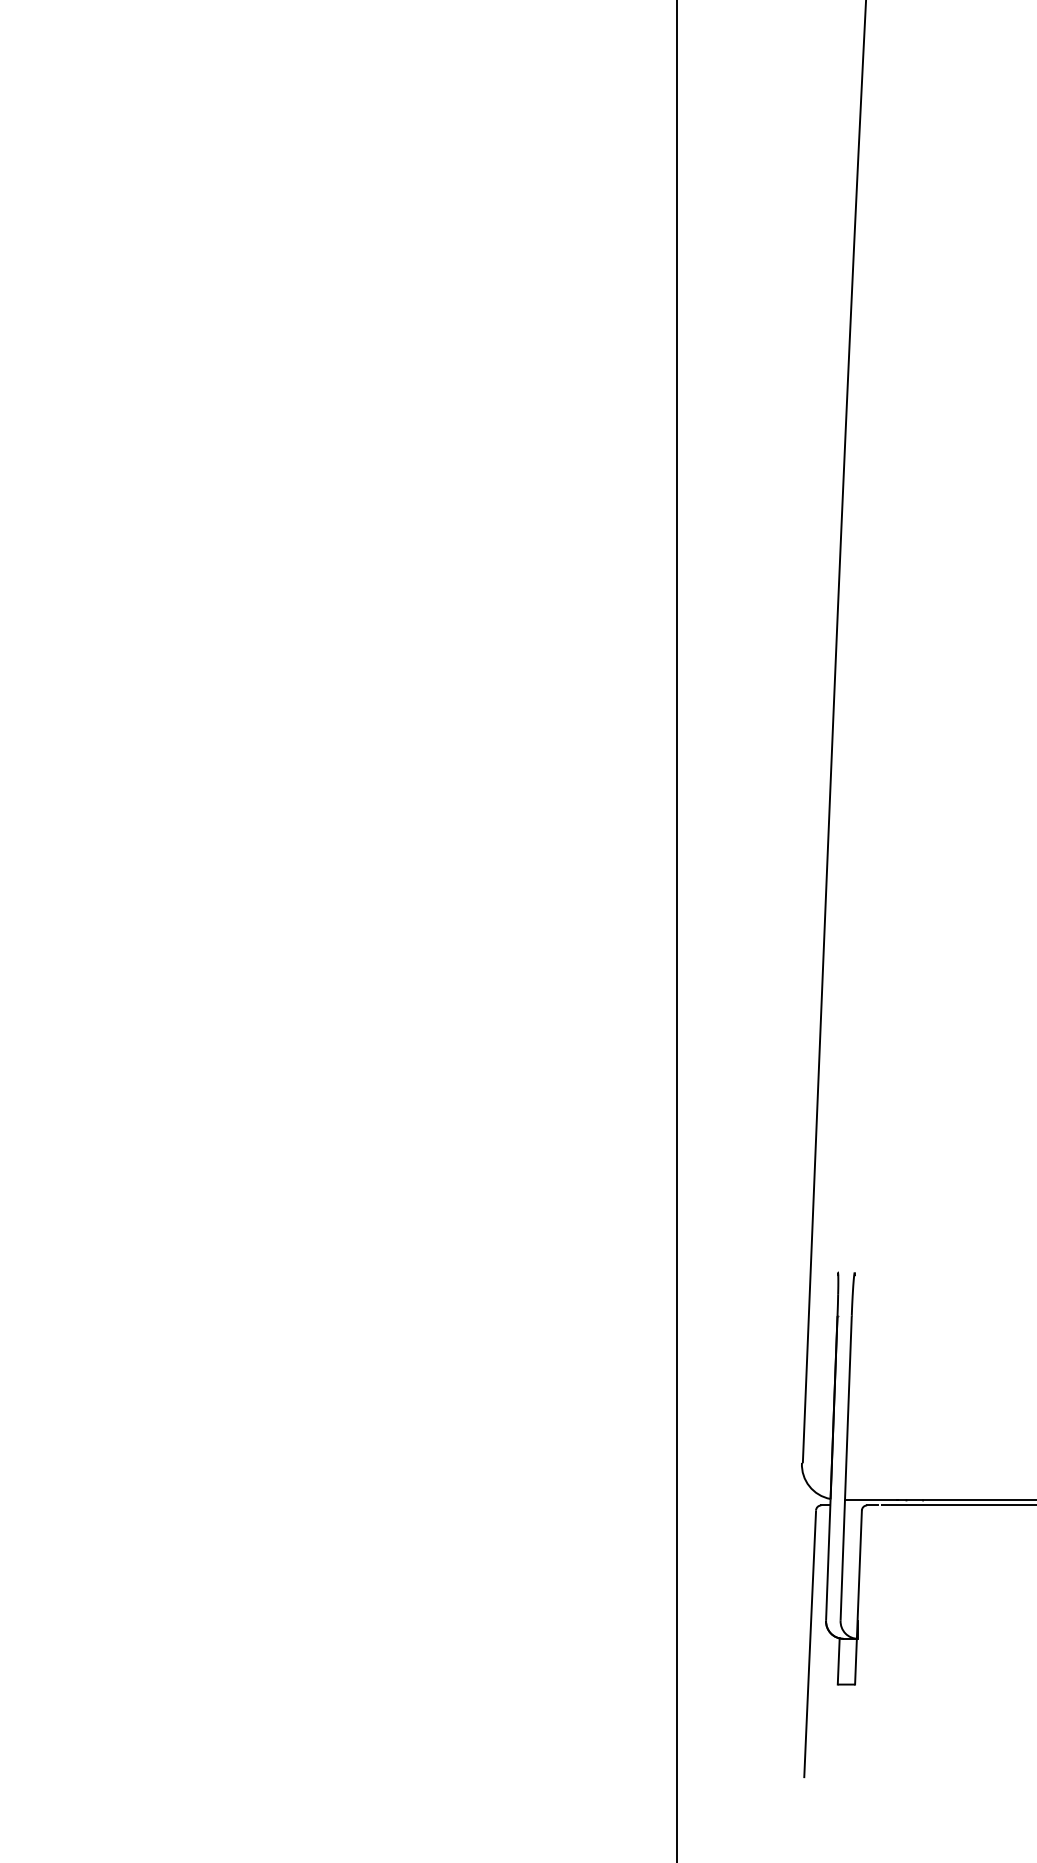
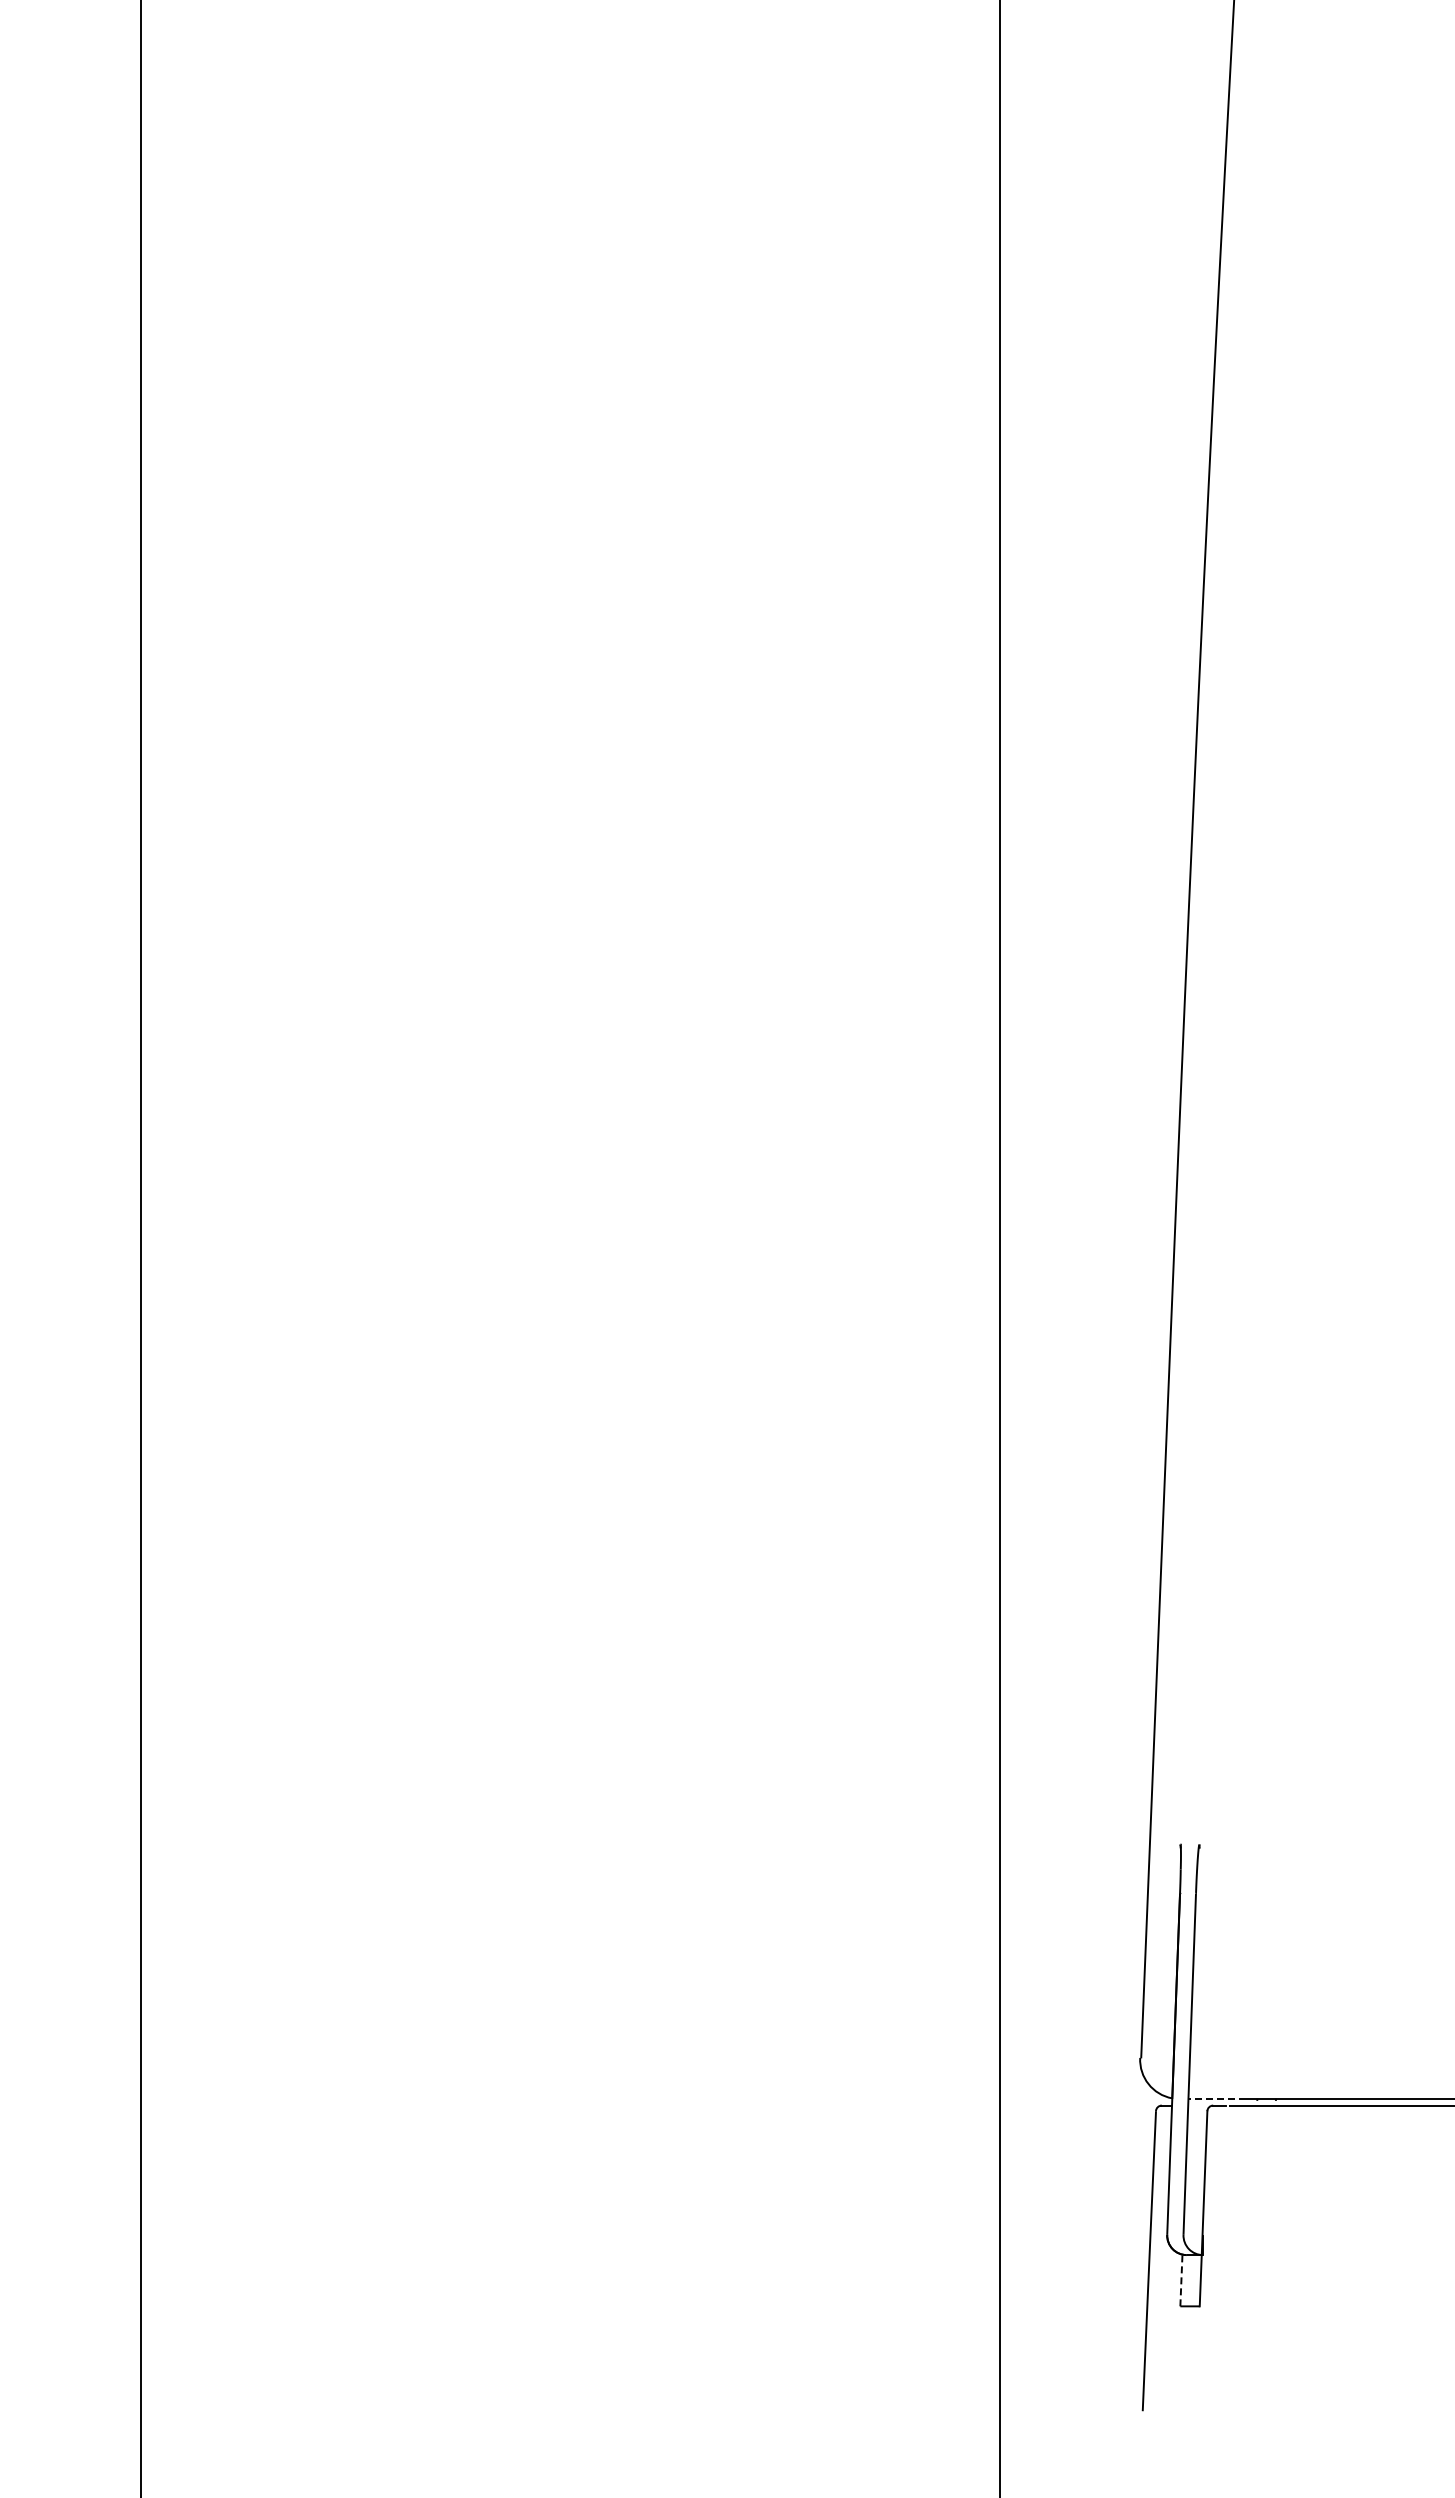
line: (870, 1499) -> (1217, 2098), solid -> dashed
line: (838, 1660) -> (1181, 2279), solid -> dashed

